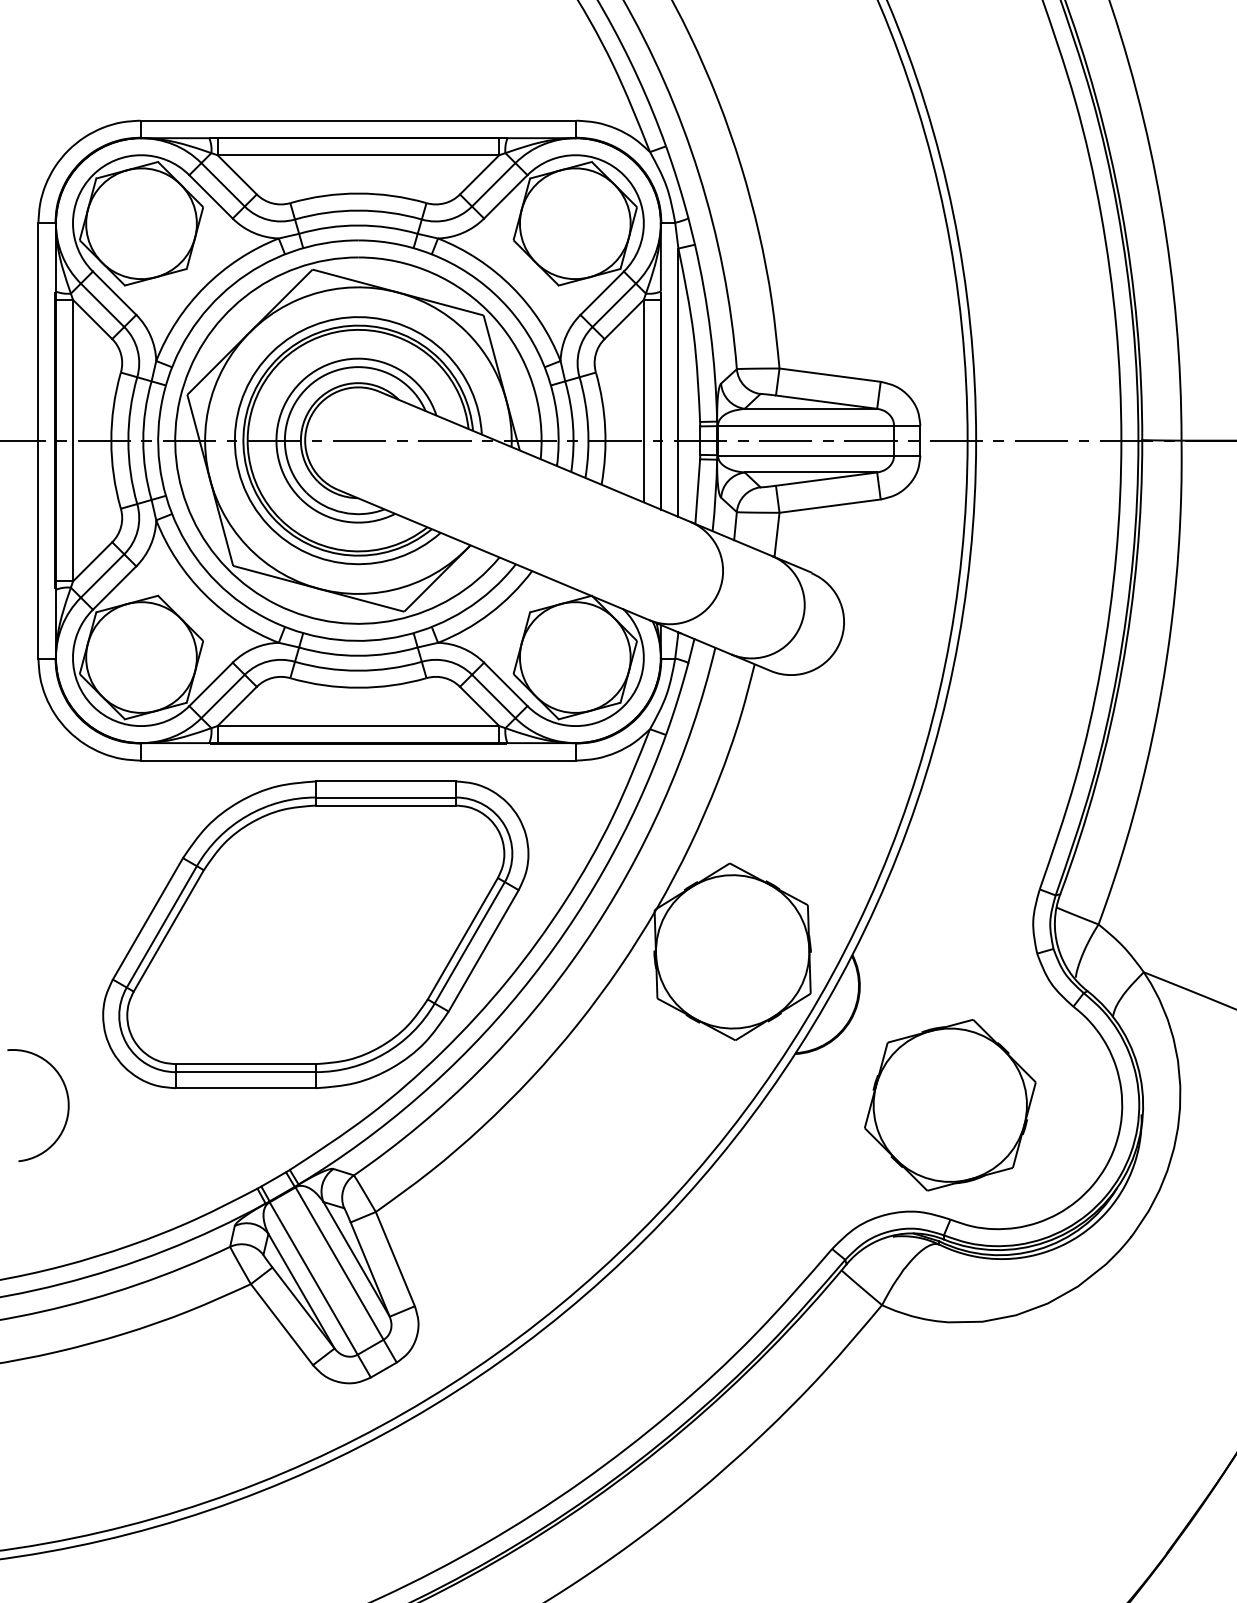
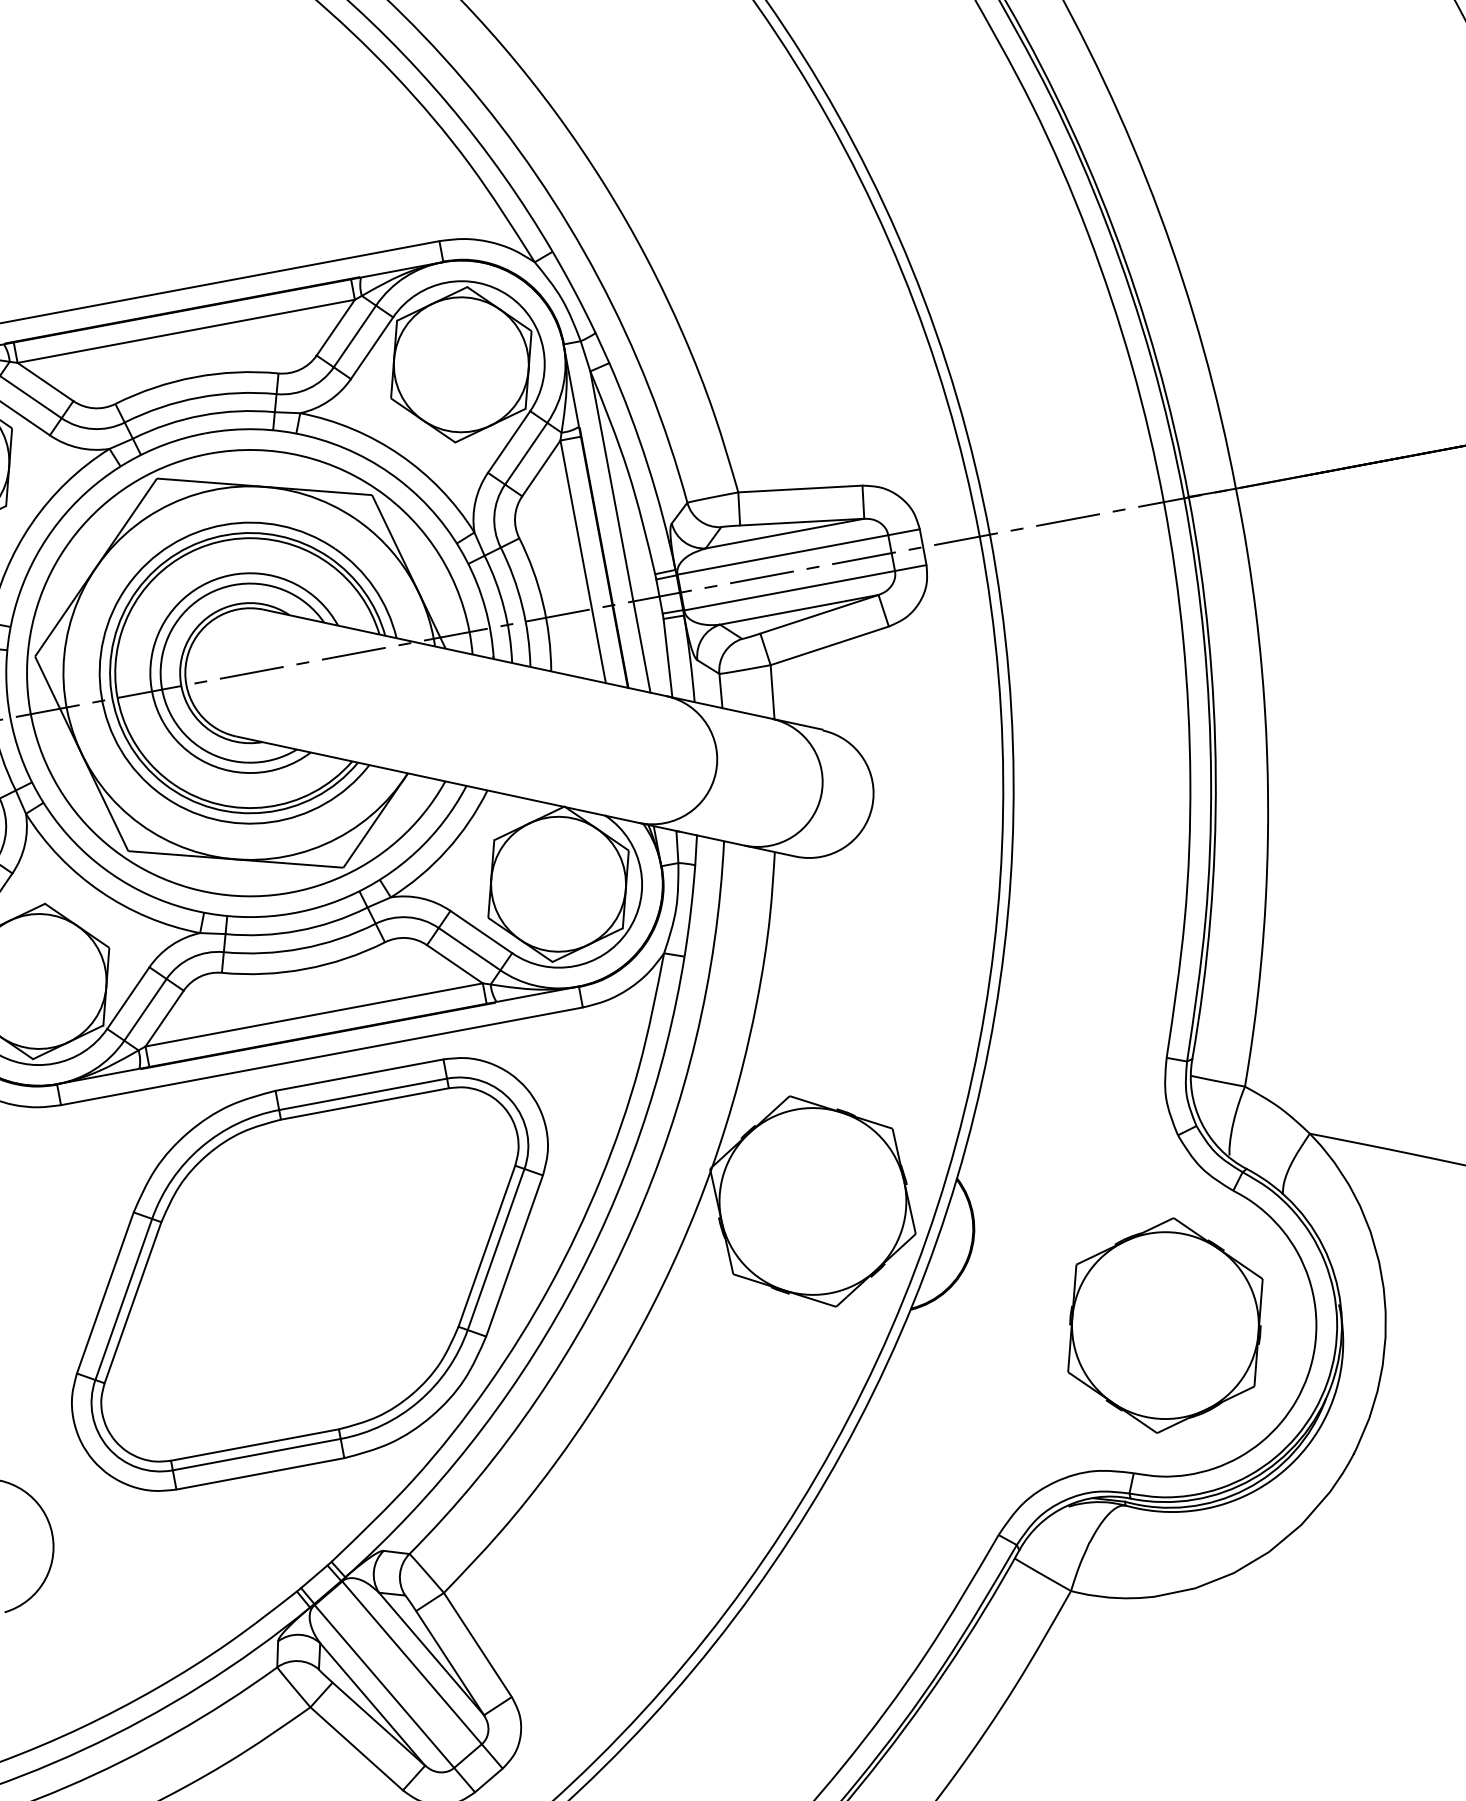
part: (950, 1105) -> (1165, 1325), moved

